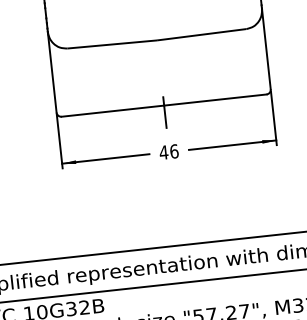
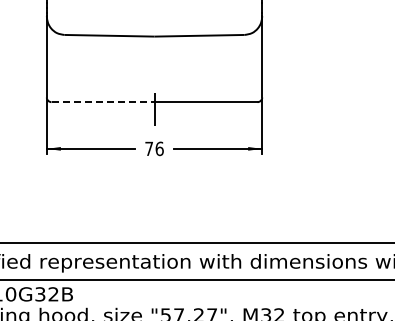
line: (113, 111) -> (103, 102), solid -> dashed
text: (163, 152) -> (148, 148), 46 -> 76

